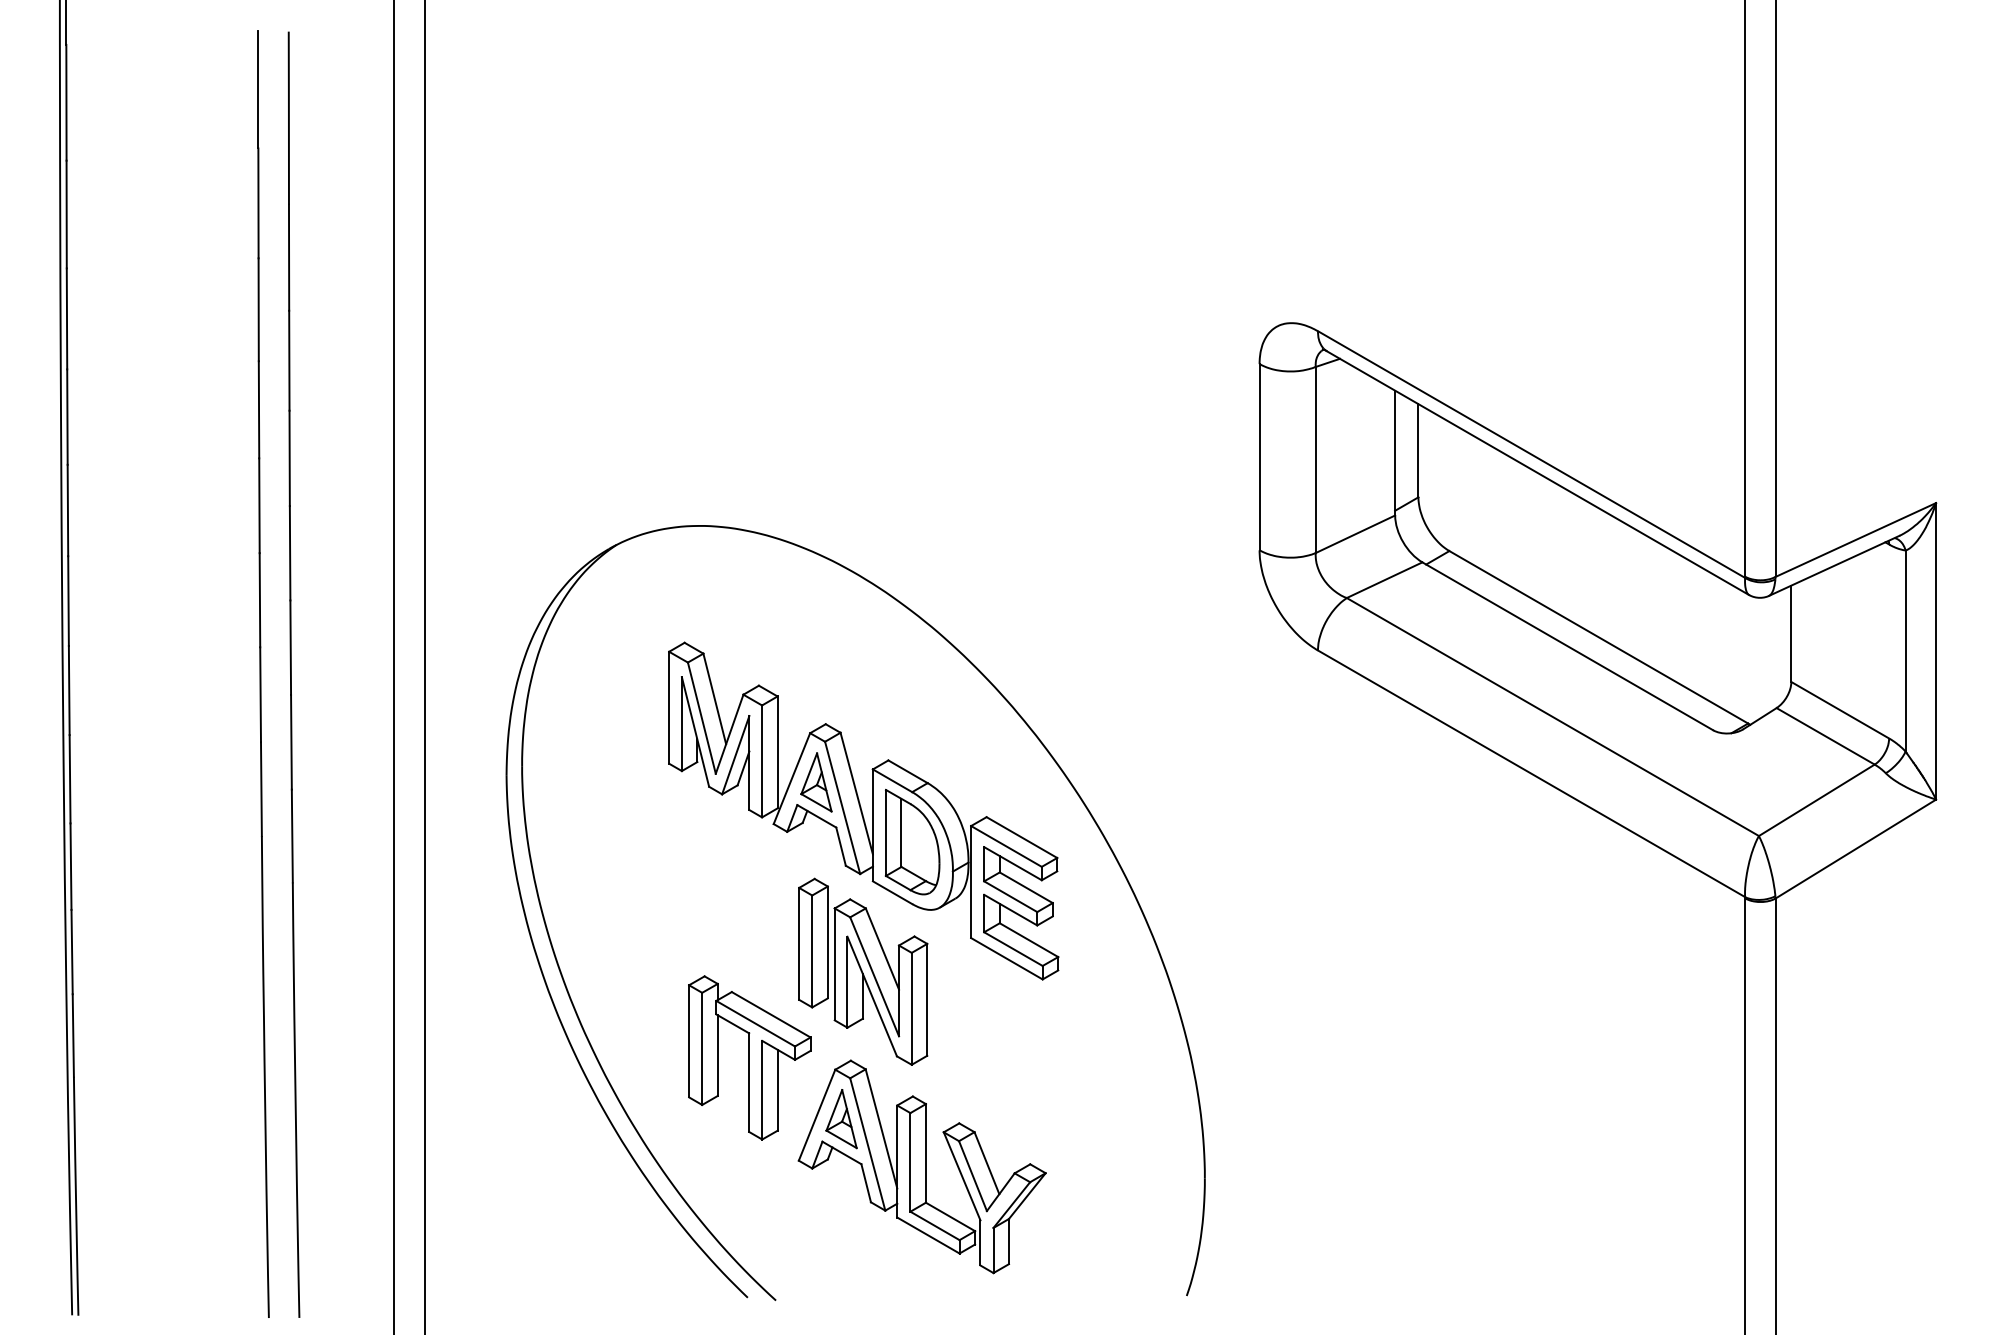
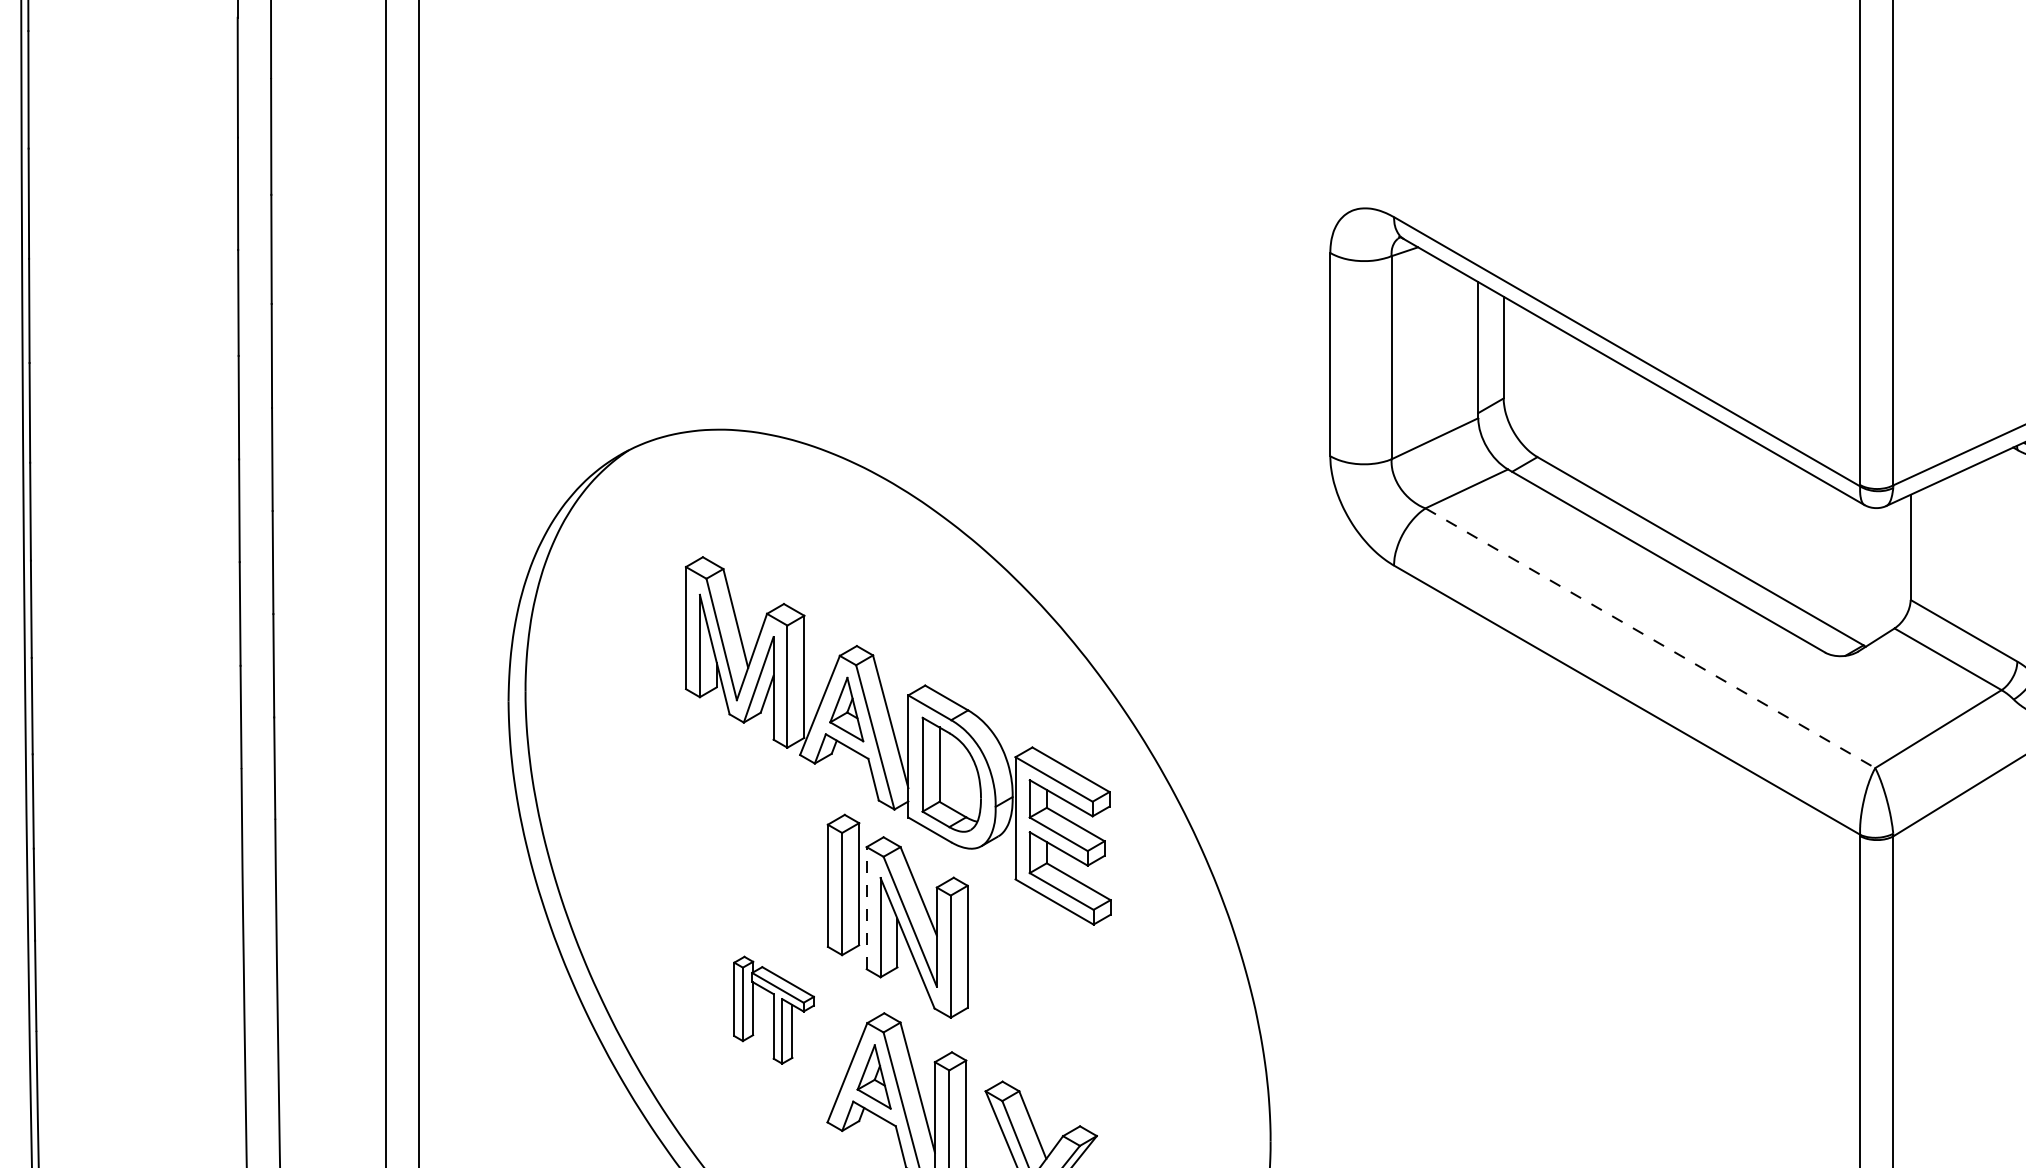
line: (1552, 717) -> (1649, 638), solid -> dashed
line: (834, 964) -> (866, 908), solid -> dashed
part: (749, 1057) -> (773, 1009), size x0.6

